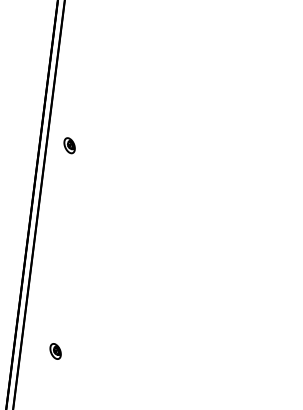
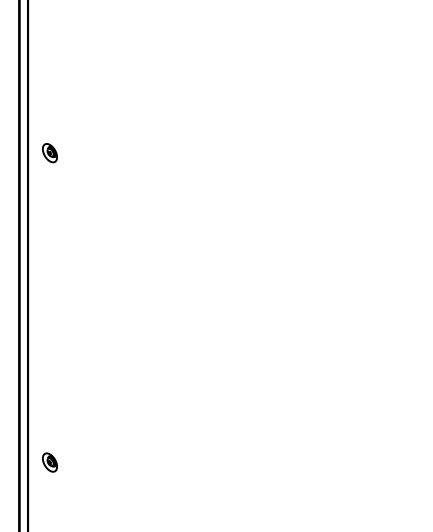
part: (69, 145) -> (49, 153), moved
part: (55, 351) -> (49, 462), moved

